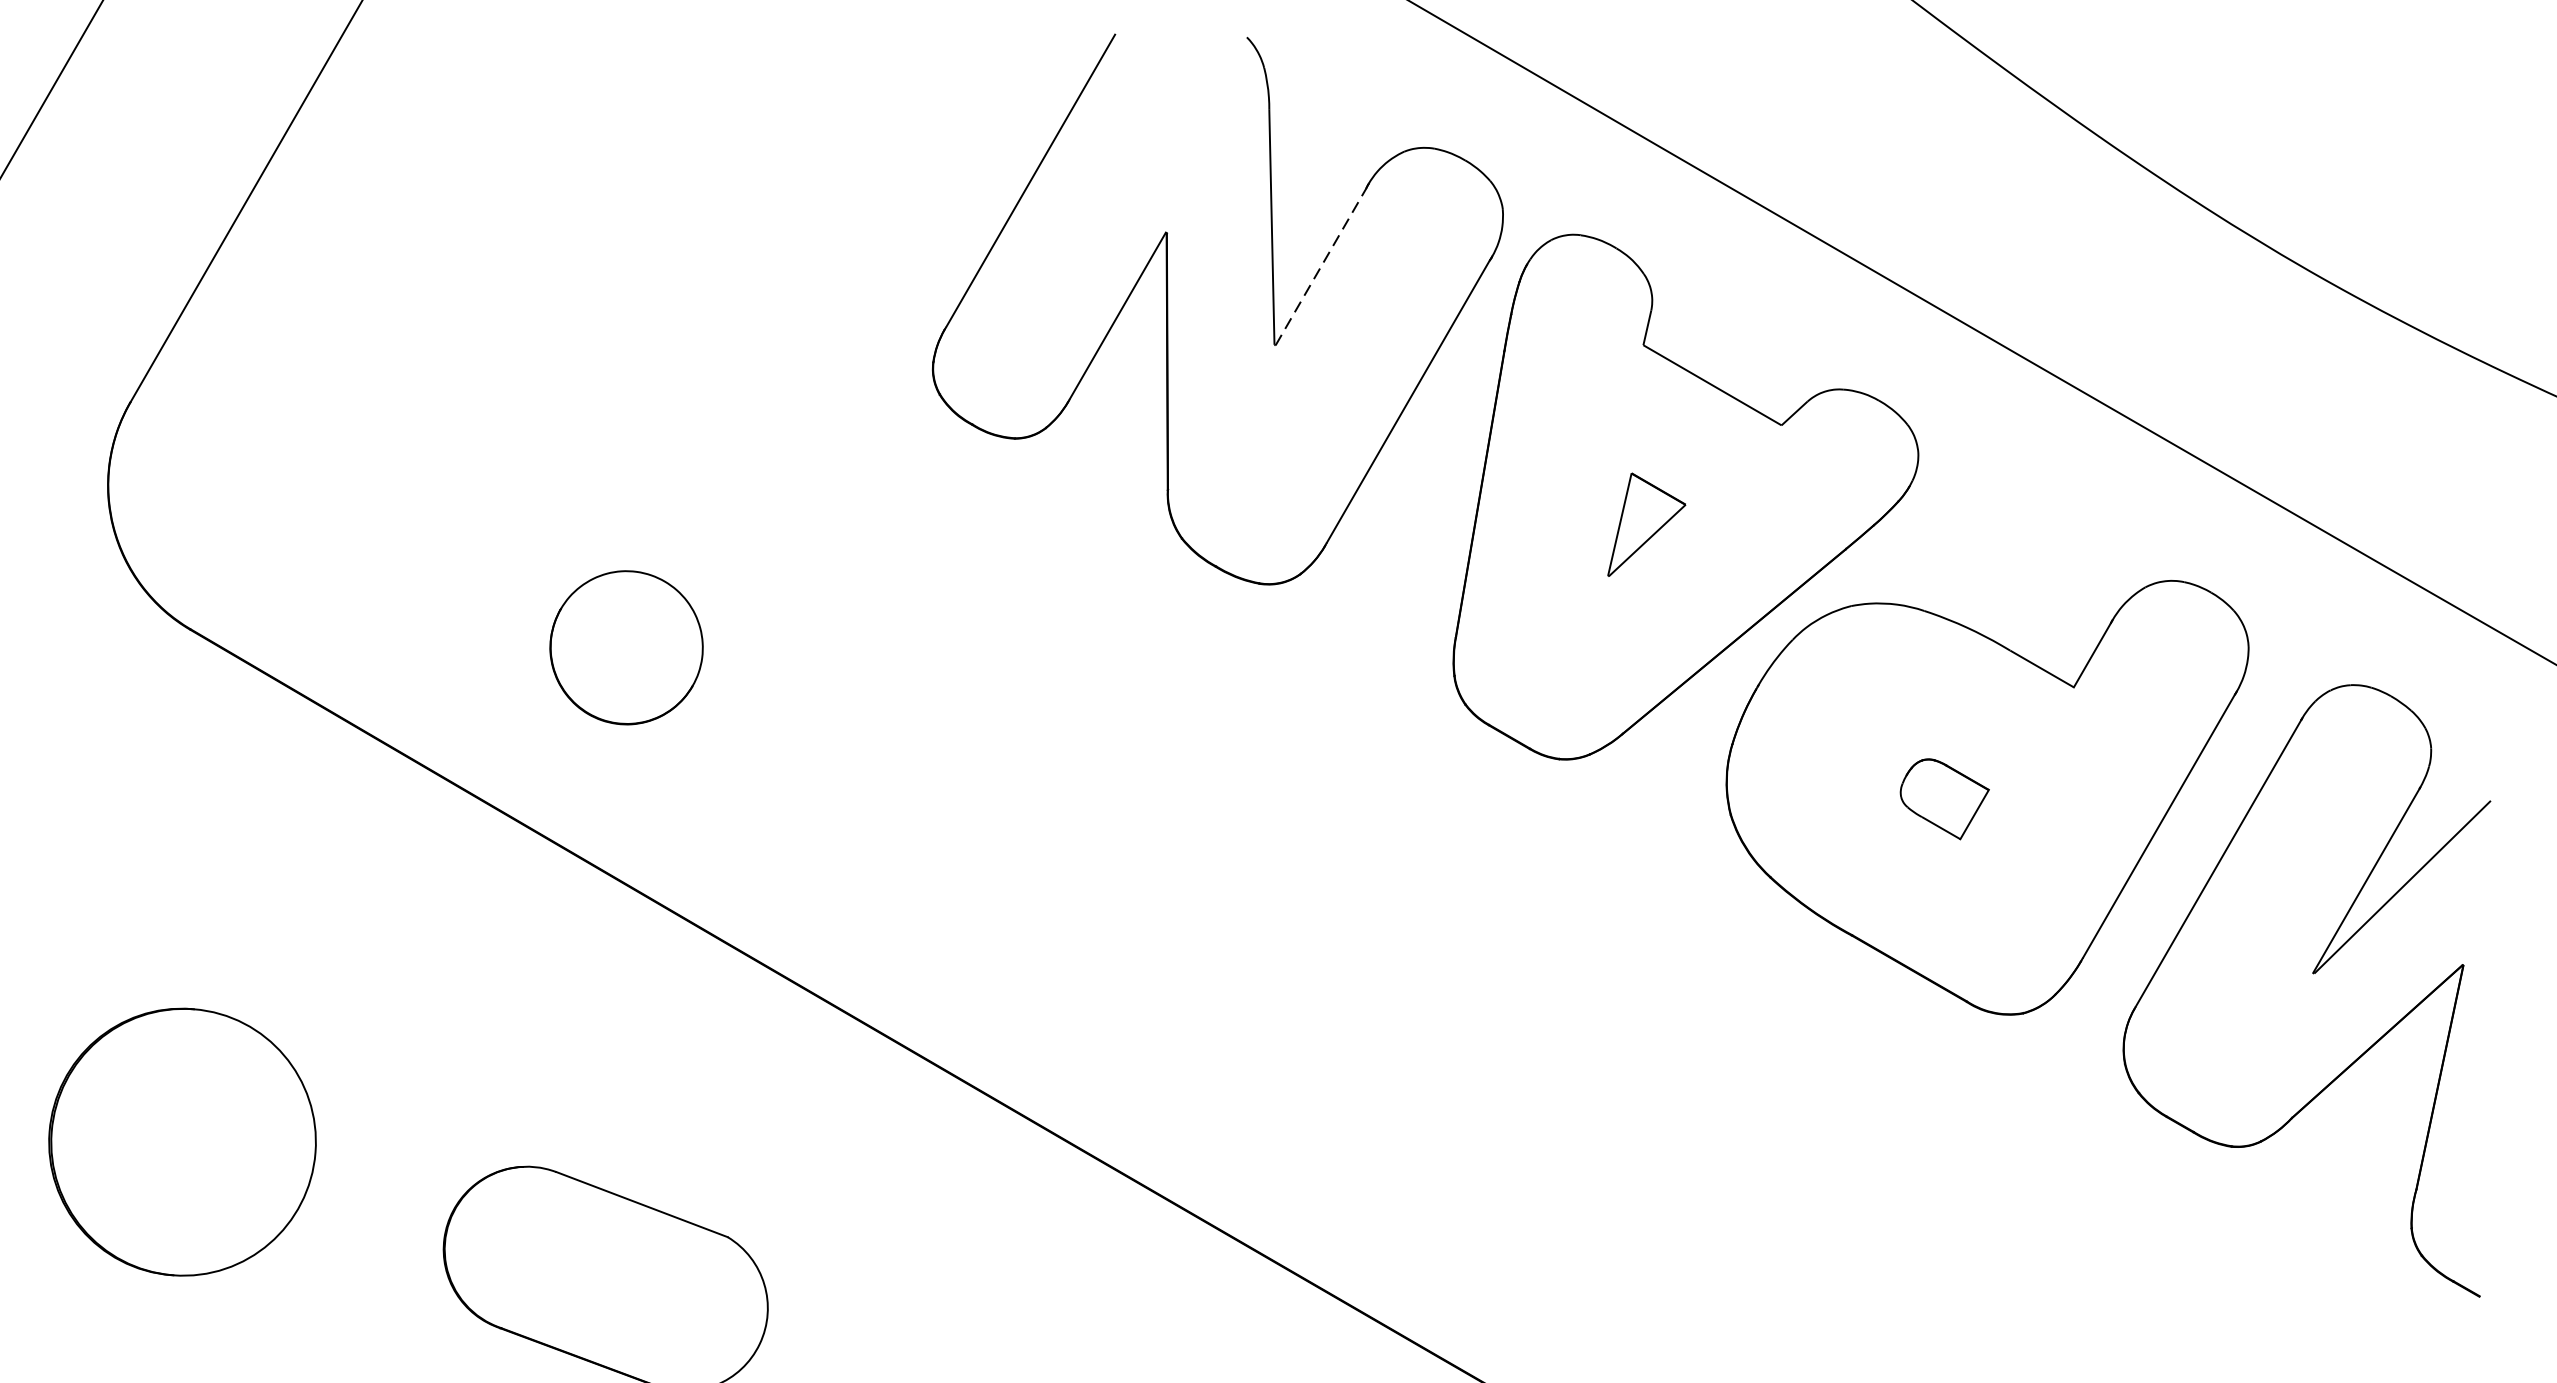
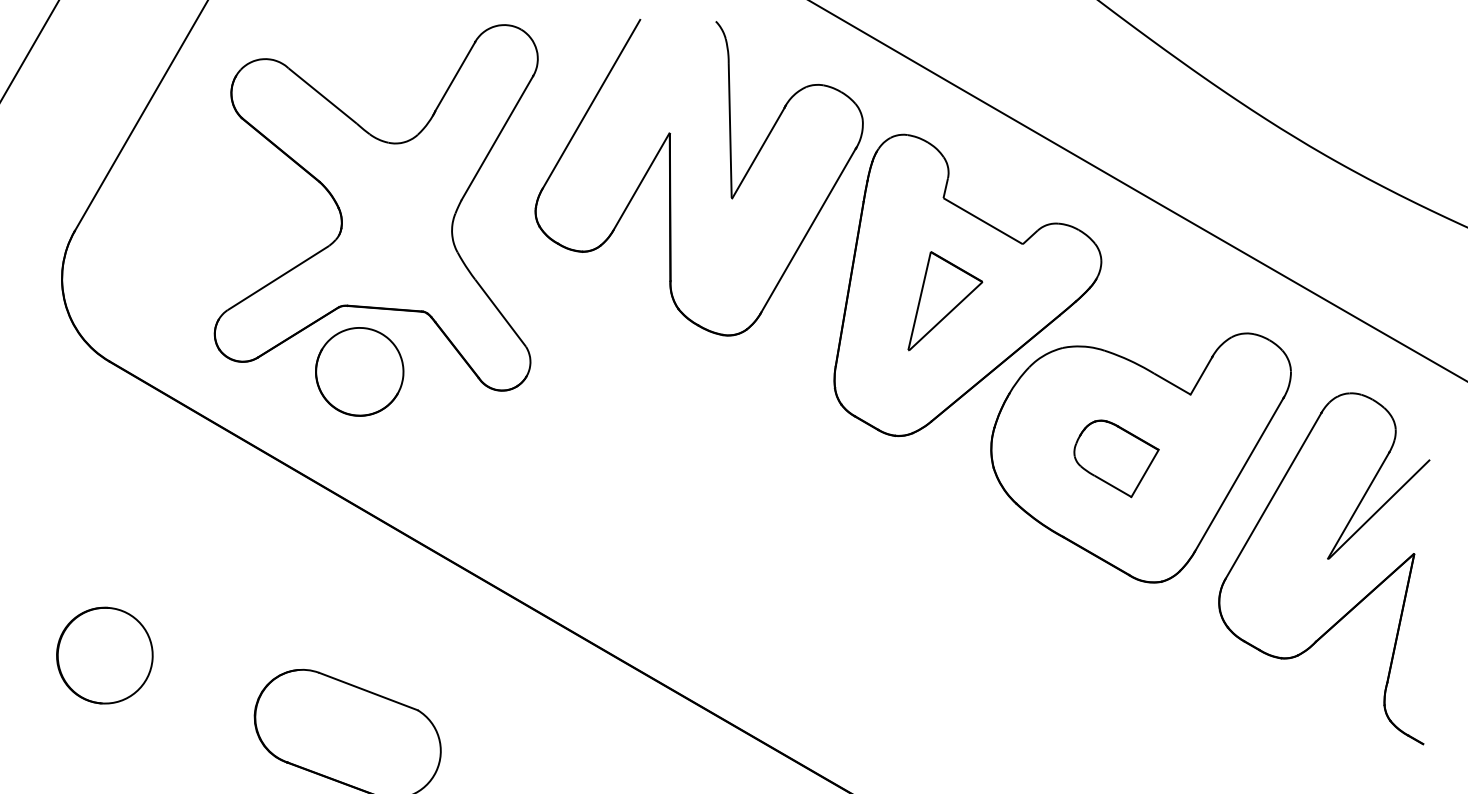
line: (1321, 265) -> (758, 152), dashed -> solid
part: (654, 361) -> (375, 207), added
part: (1646, 525) -> (945, 301), size x1.67
part: (1944, 798) -> (1116, 458), size x1.67
part: (182, 1141) -> (104, 655), size x0.62

